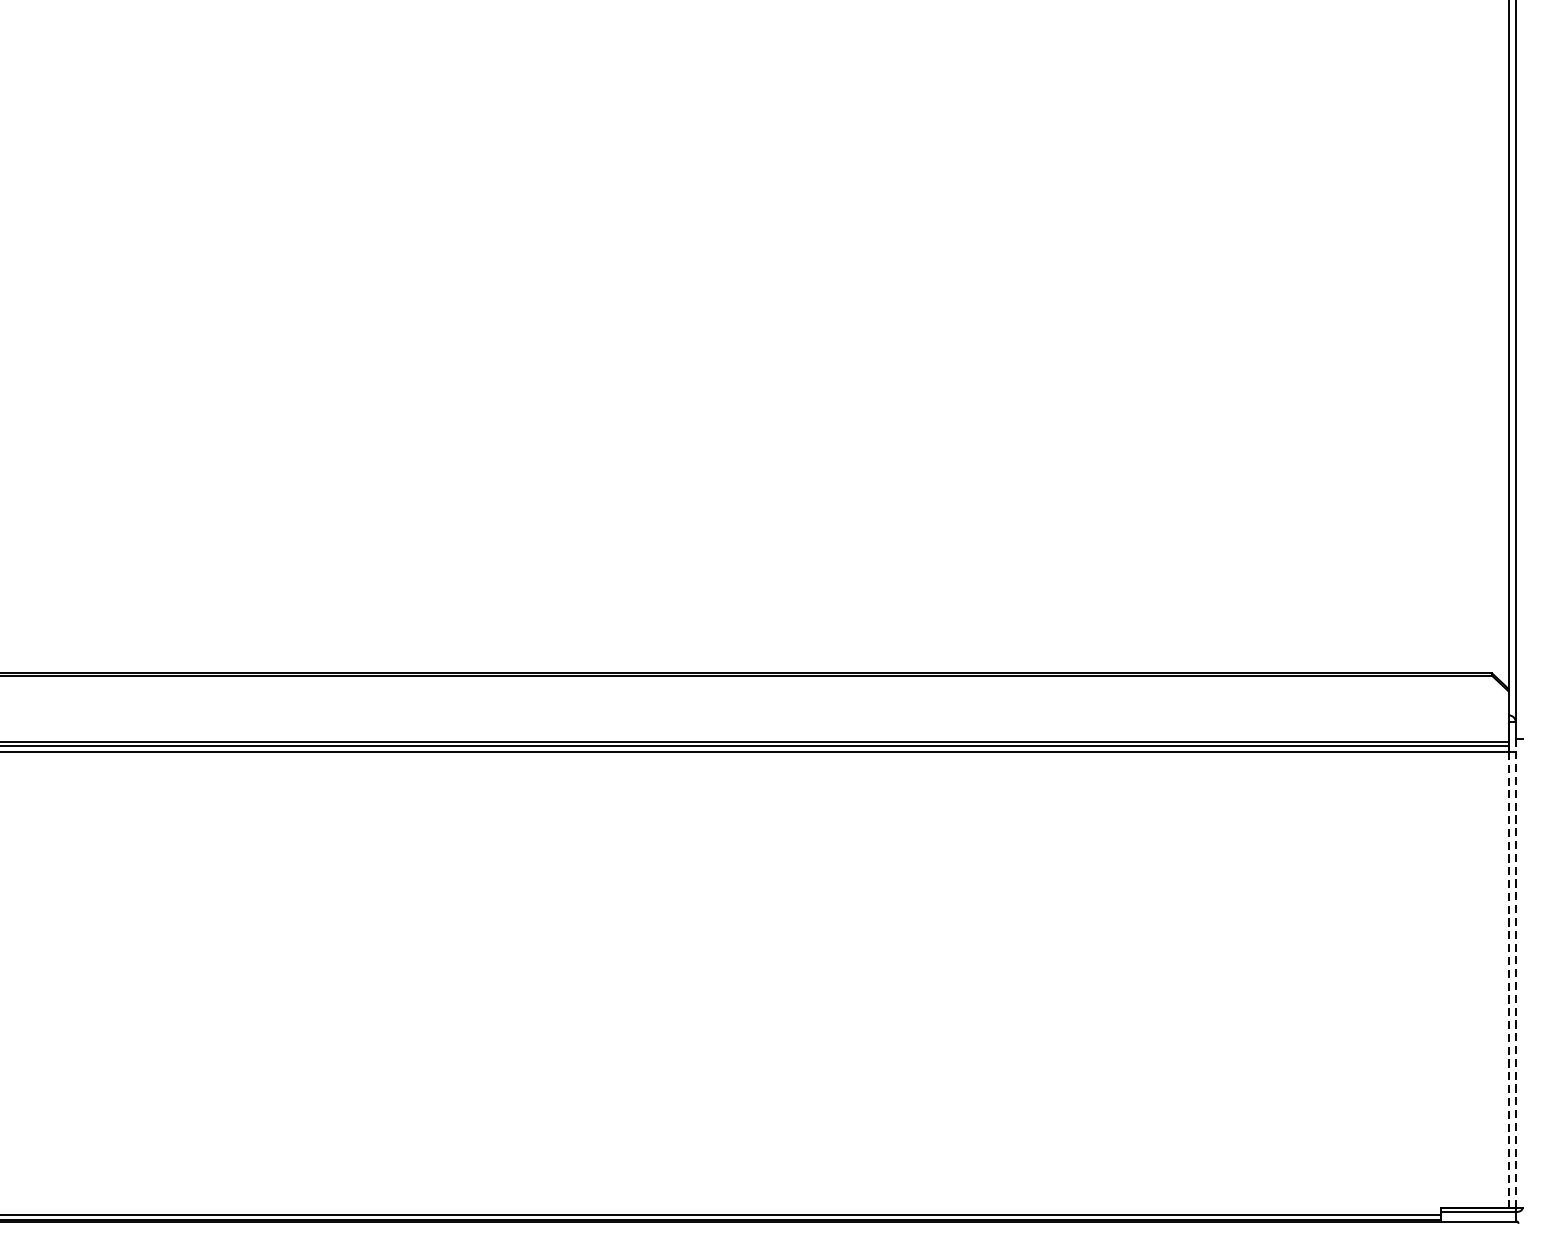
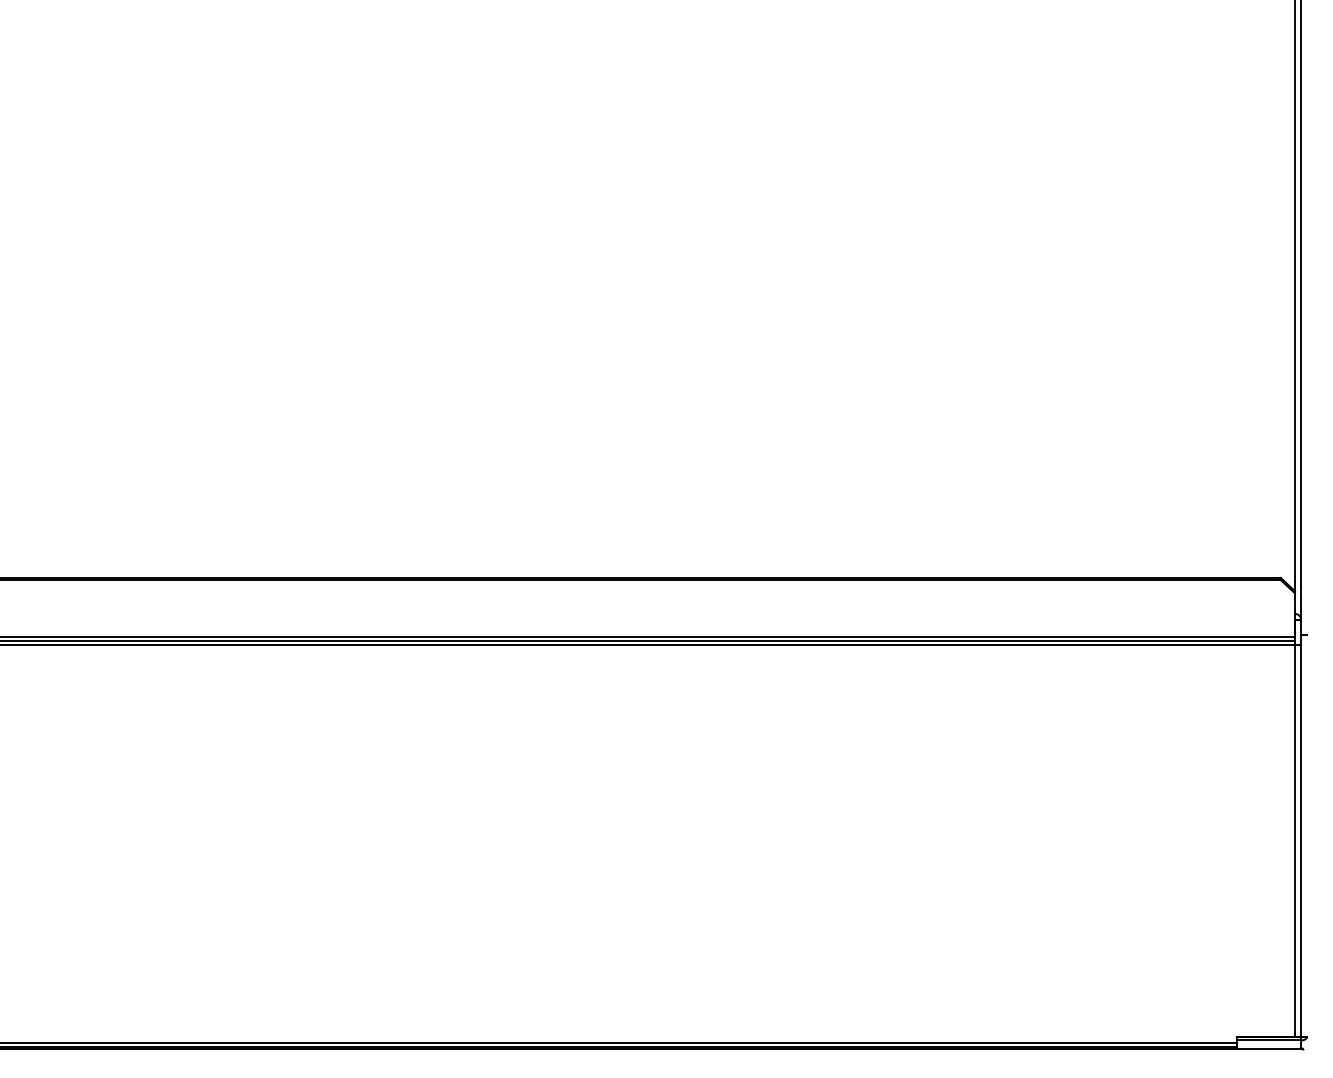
line: (1516, 973) -> (1301, 835), dashed -> solid
line: (1509, 979) -> (1295, 840), dashed -> solid

